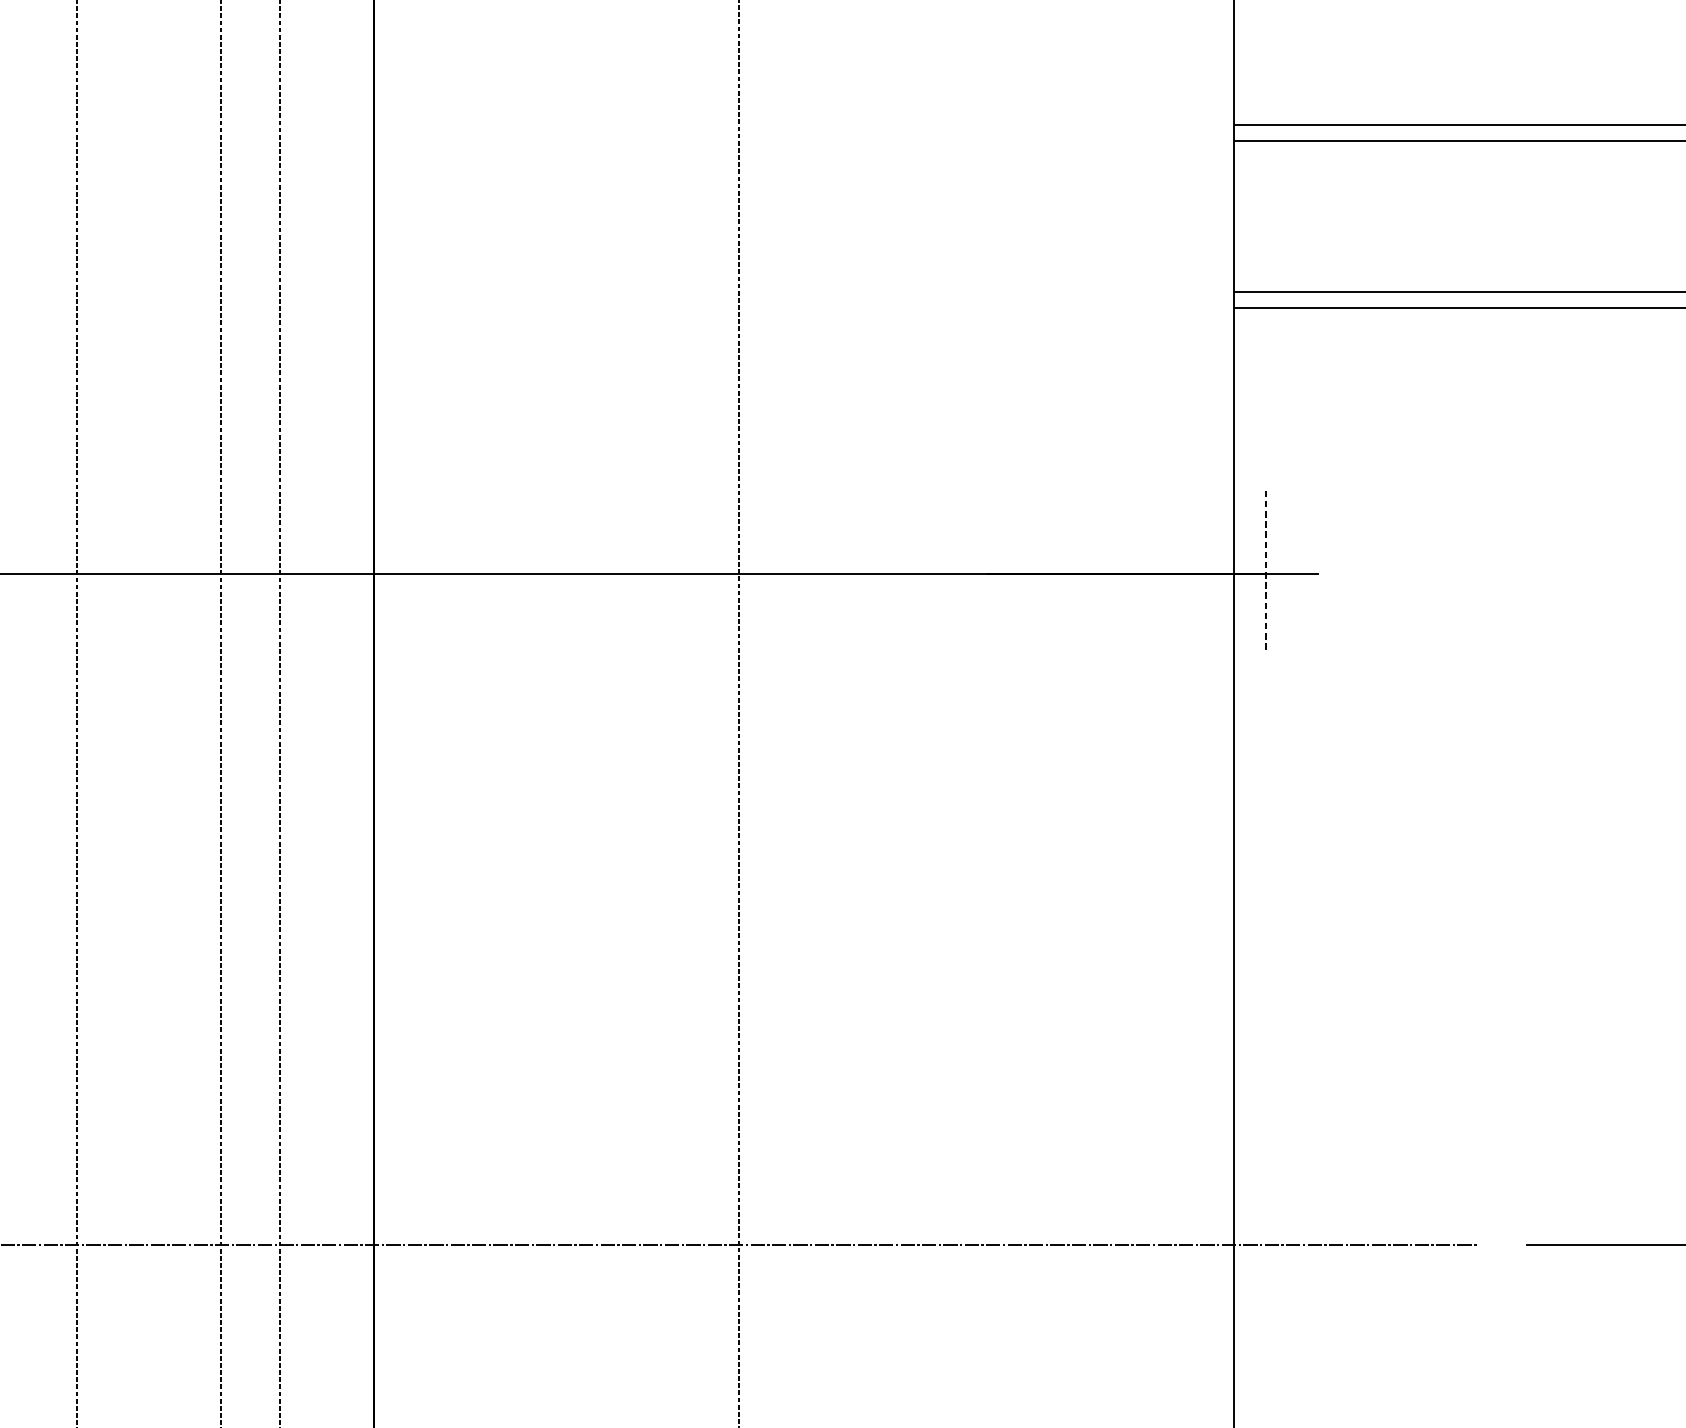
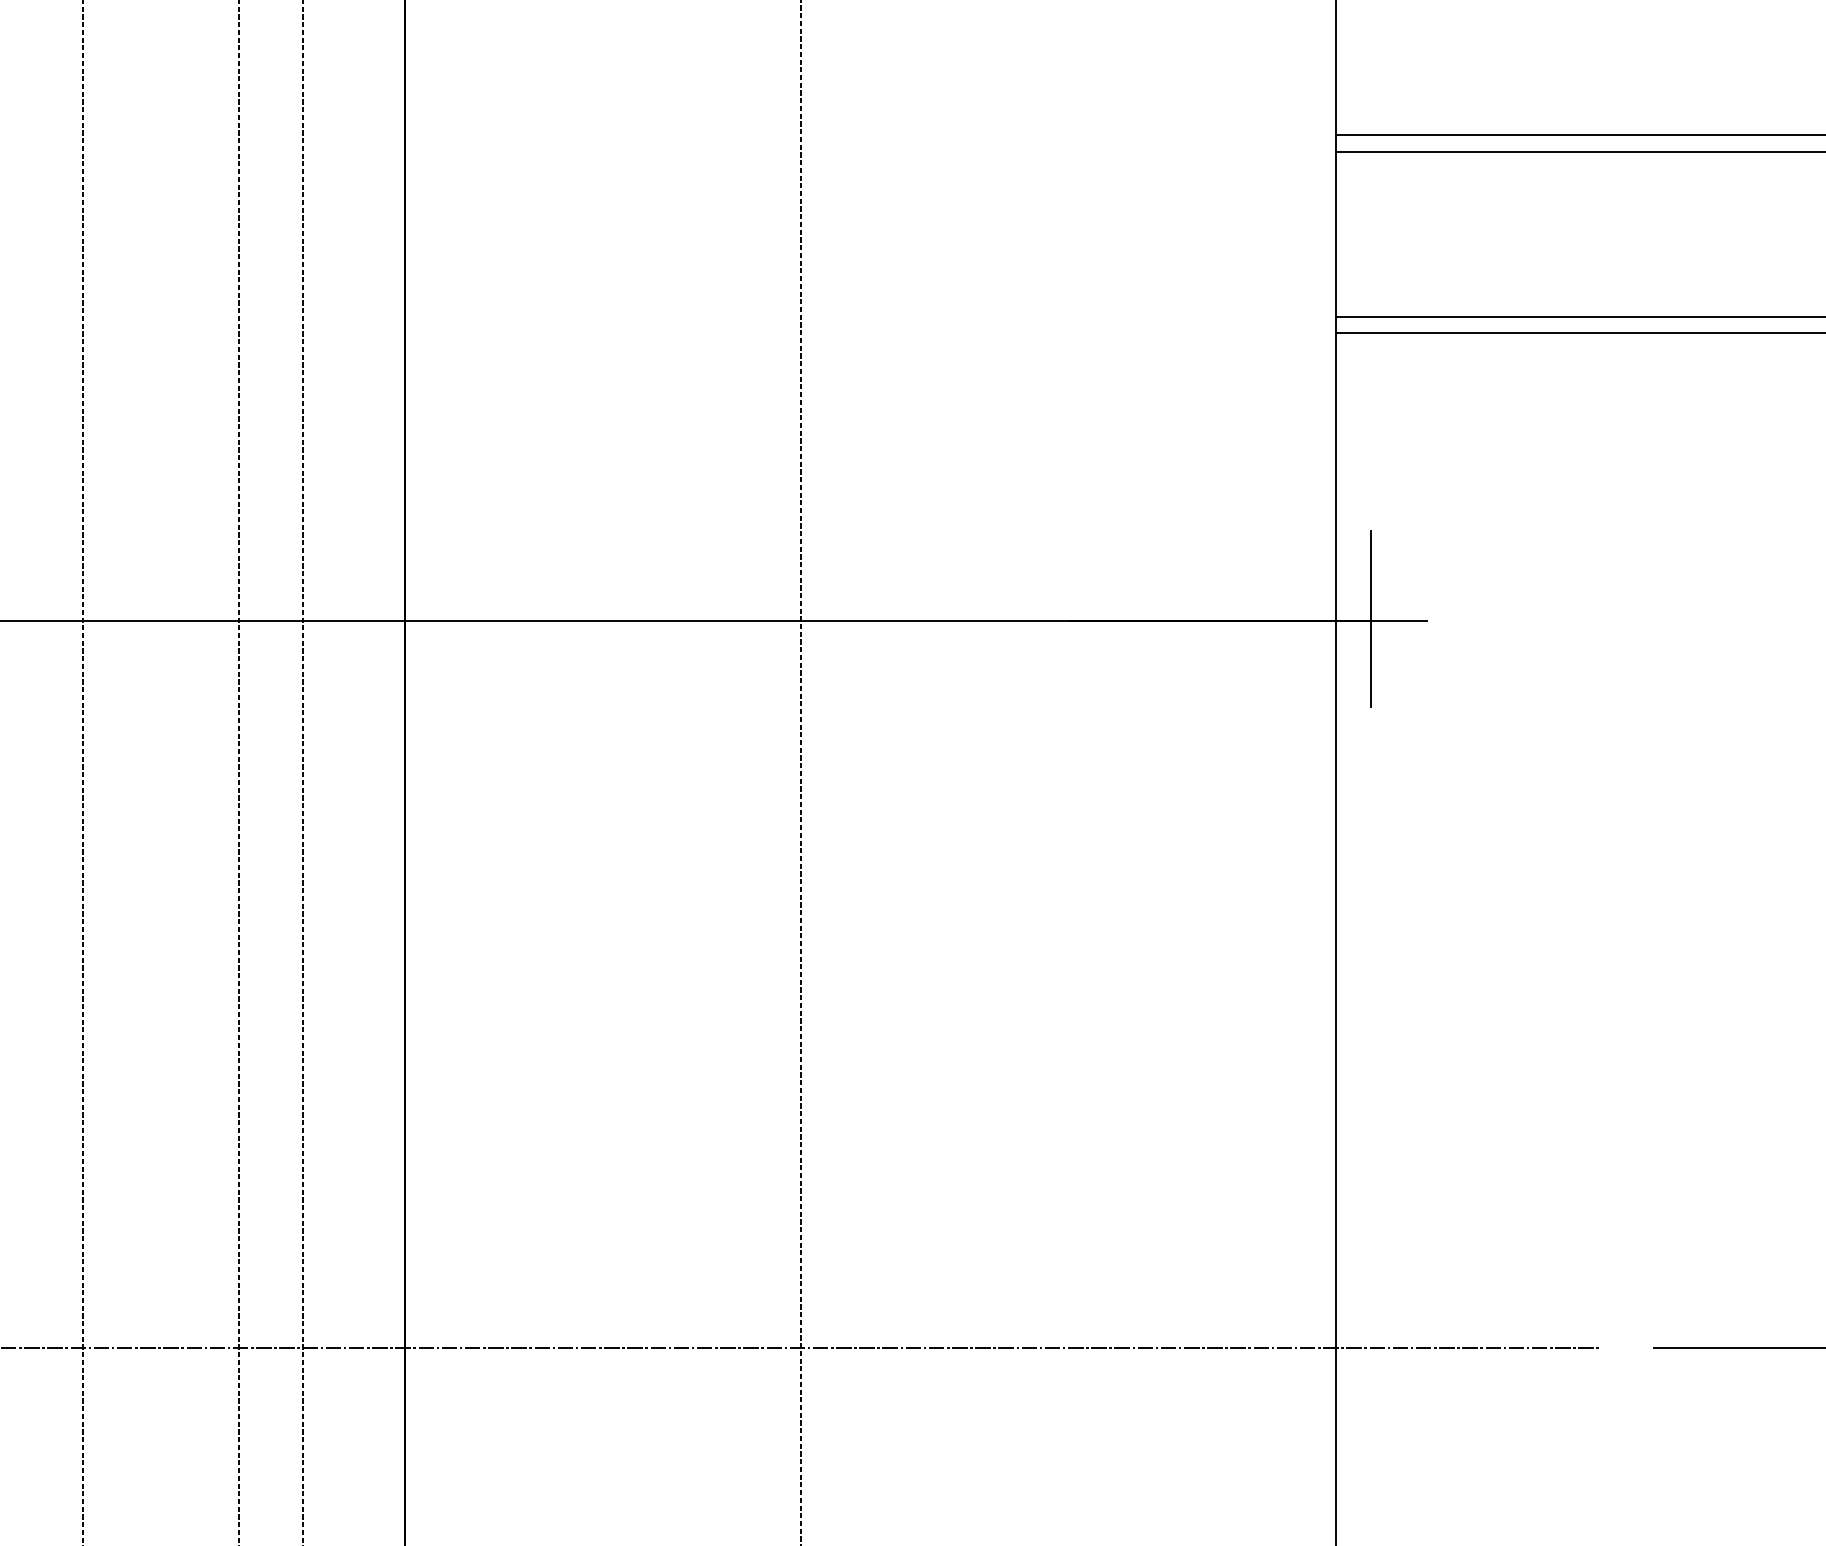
line: (1266, 572) -> (1371, 619), dashed -> solid

